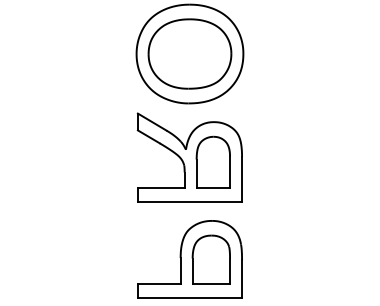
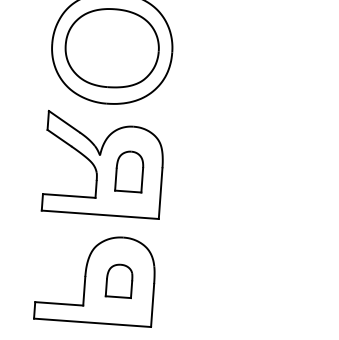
part: (212, 161) -> (128, 170), size x0.7
part: (210, 259) -> (118, 280), size x0.6

